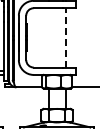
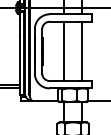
line: (48, 38) -> (64, 51), added
line: (65, 38) -> (81, 51), dashed -> solid

